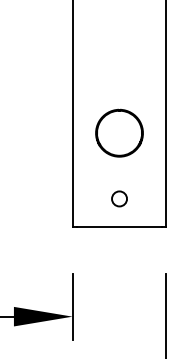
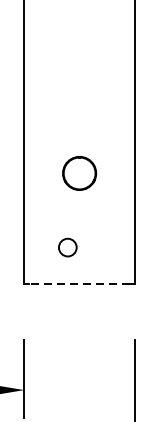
part: (119, 132) -> (79, 172), size x0.6
circle: (119, 198) -> (67, 247), moved
line: (119, 227) -> (79, 284), solid -> dashed

